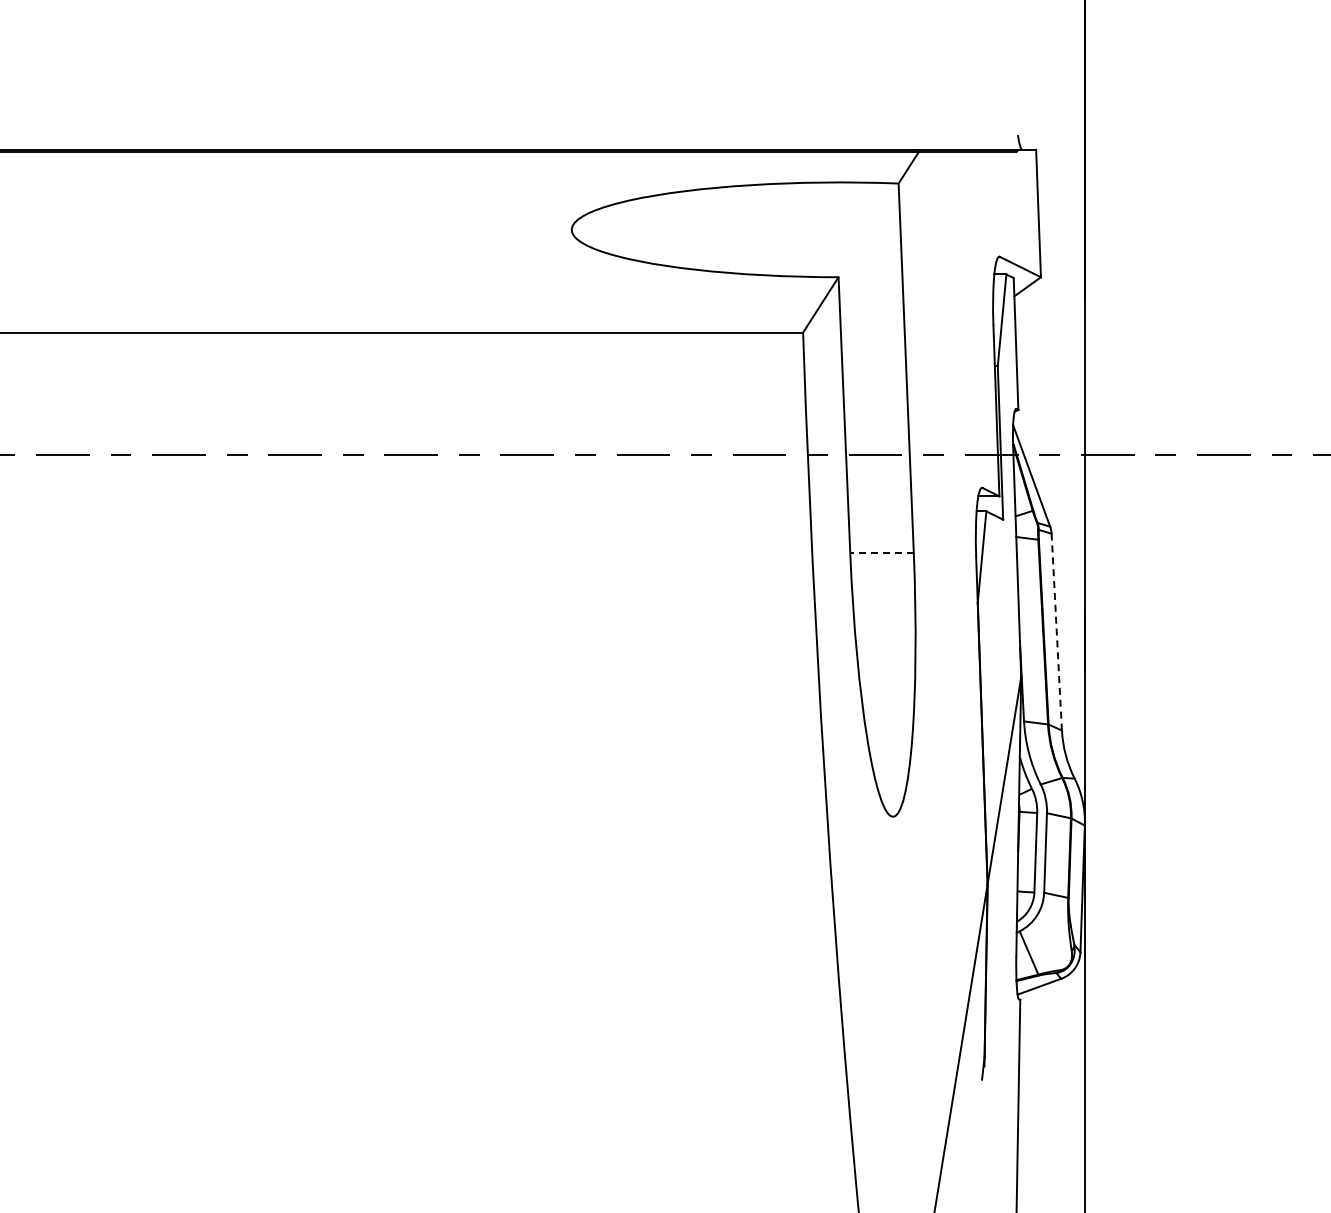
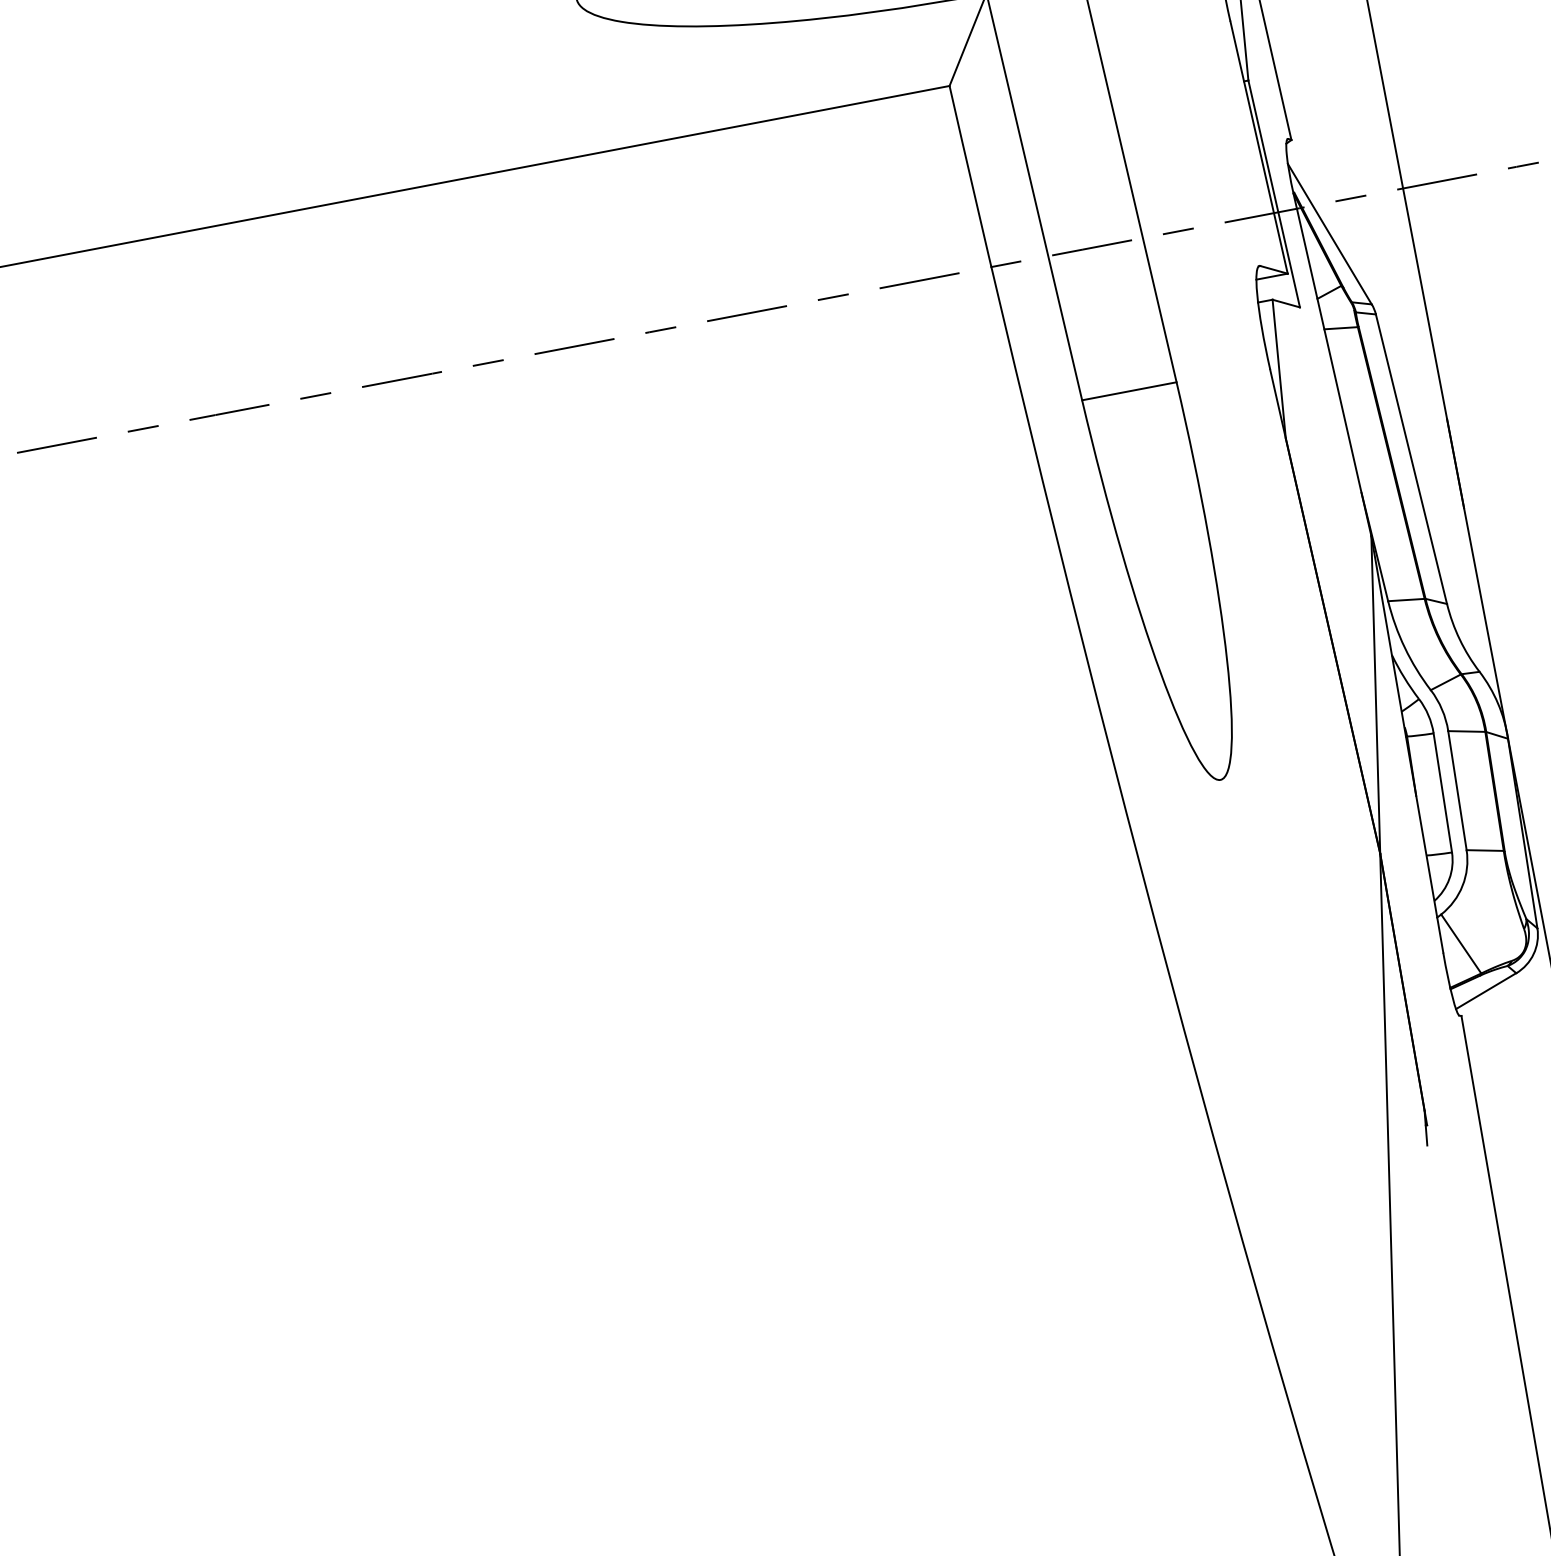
line: (882, 553) -> (1130, 391), dashed -> solid
line: (1056, 632) -> (1411, 459), dashed -> solid

